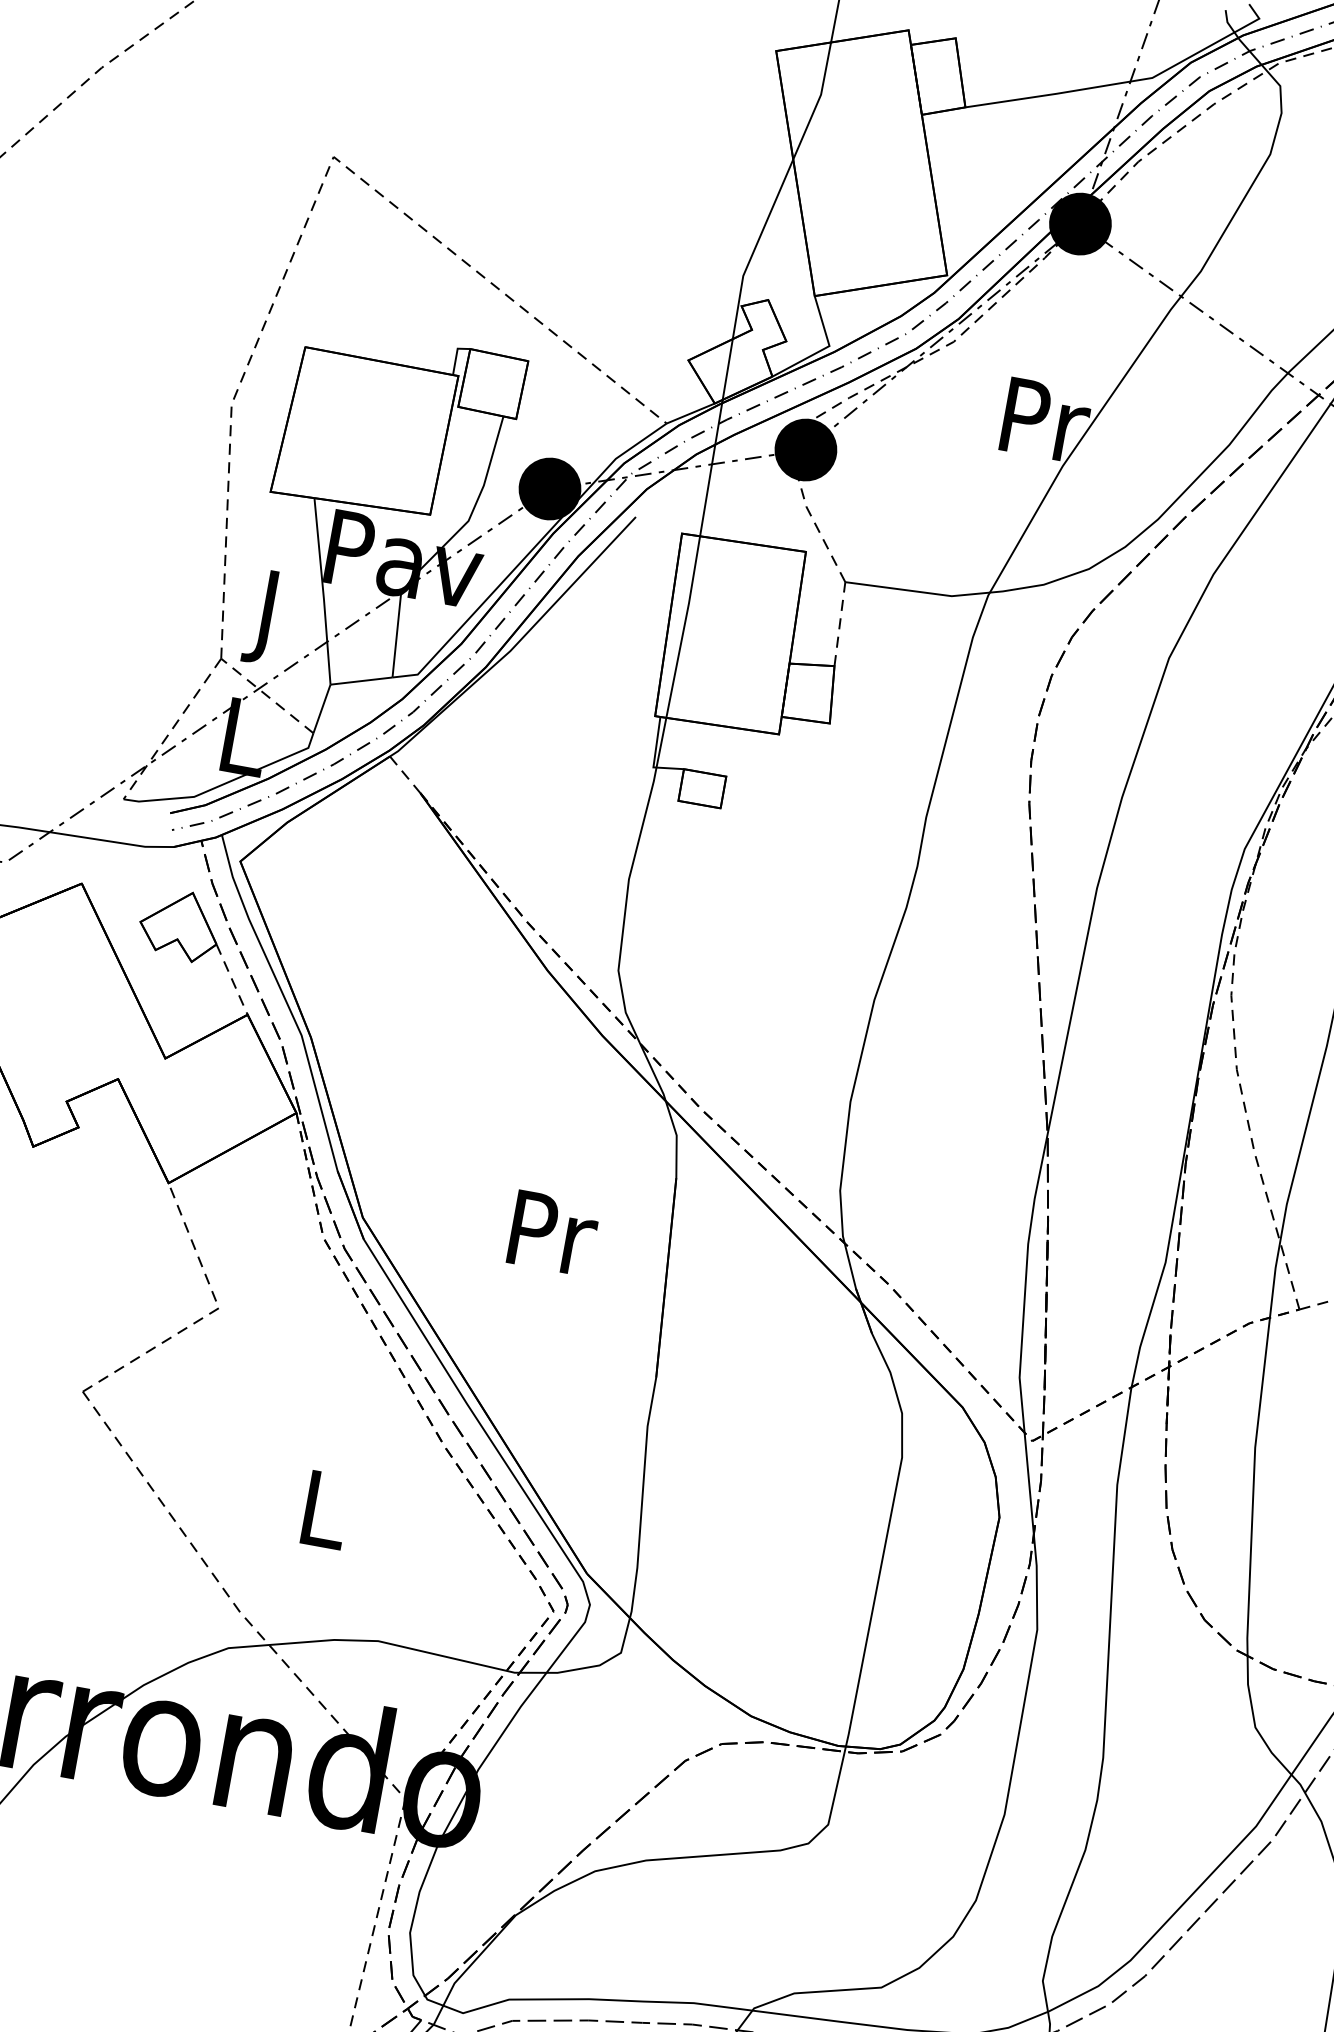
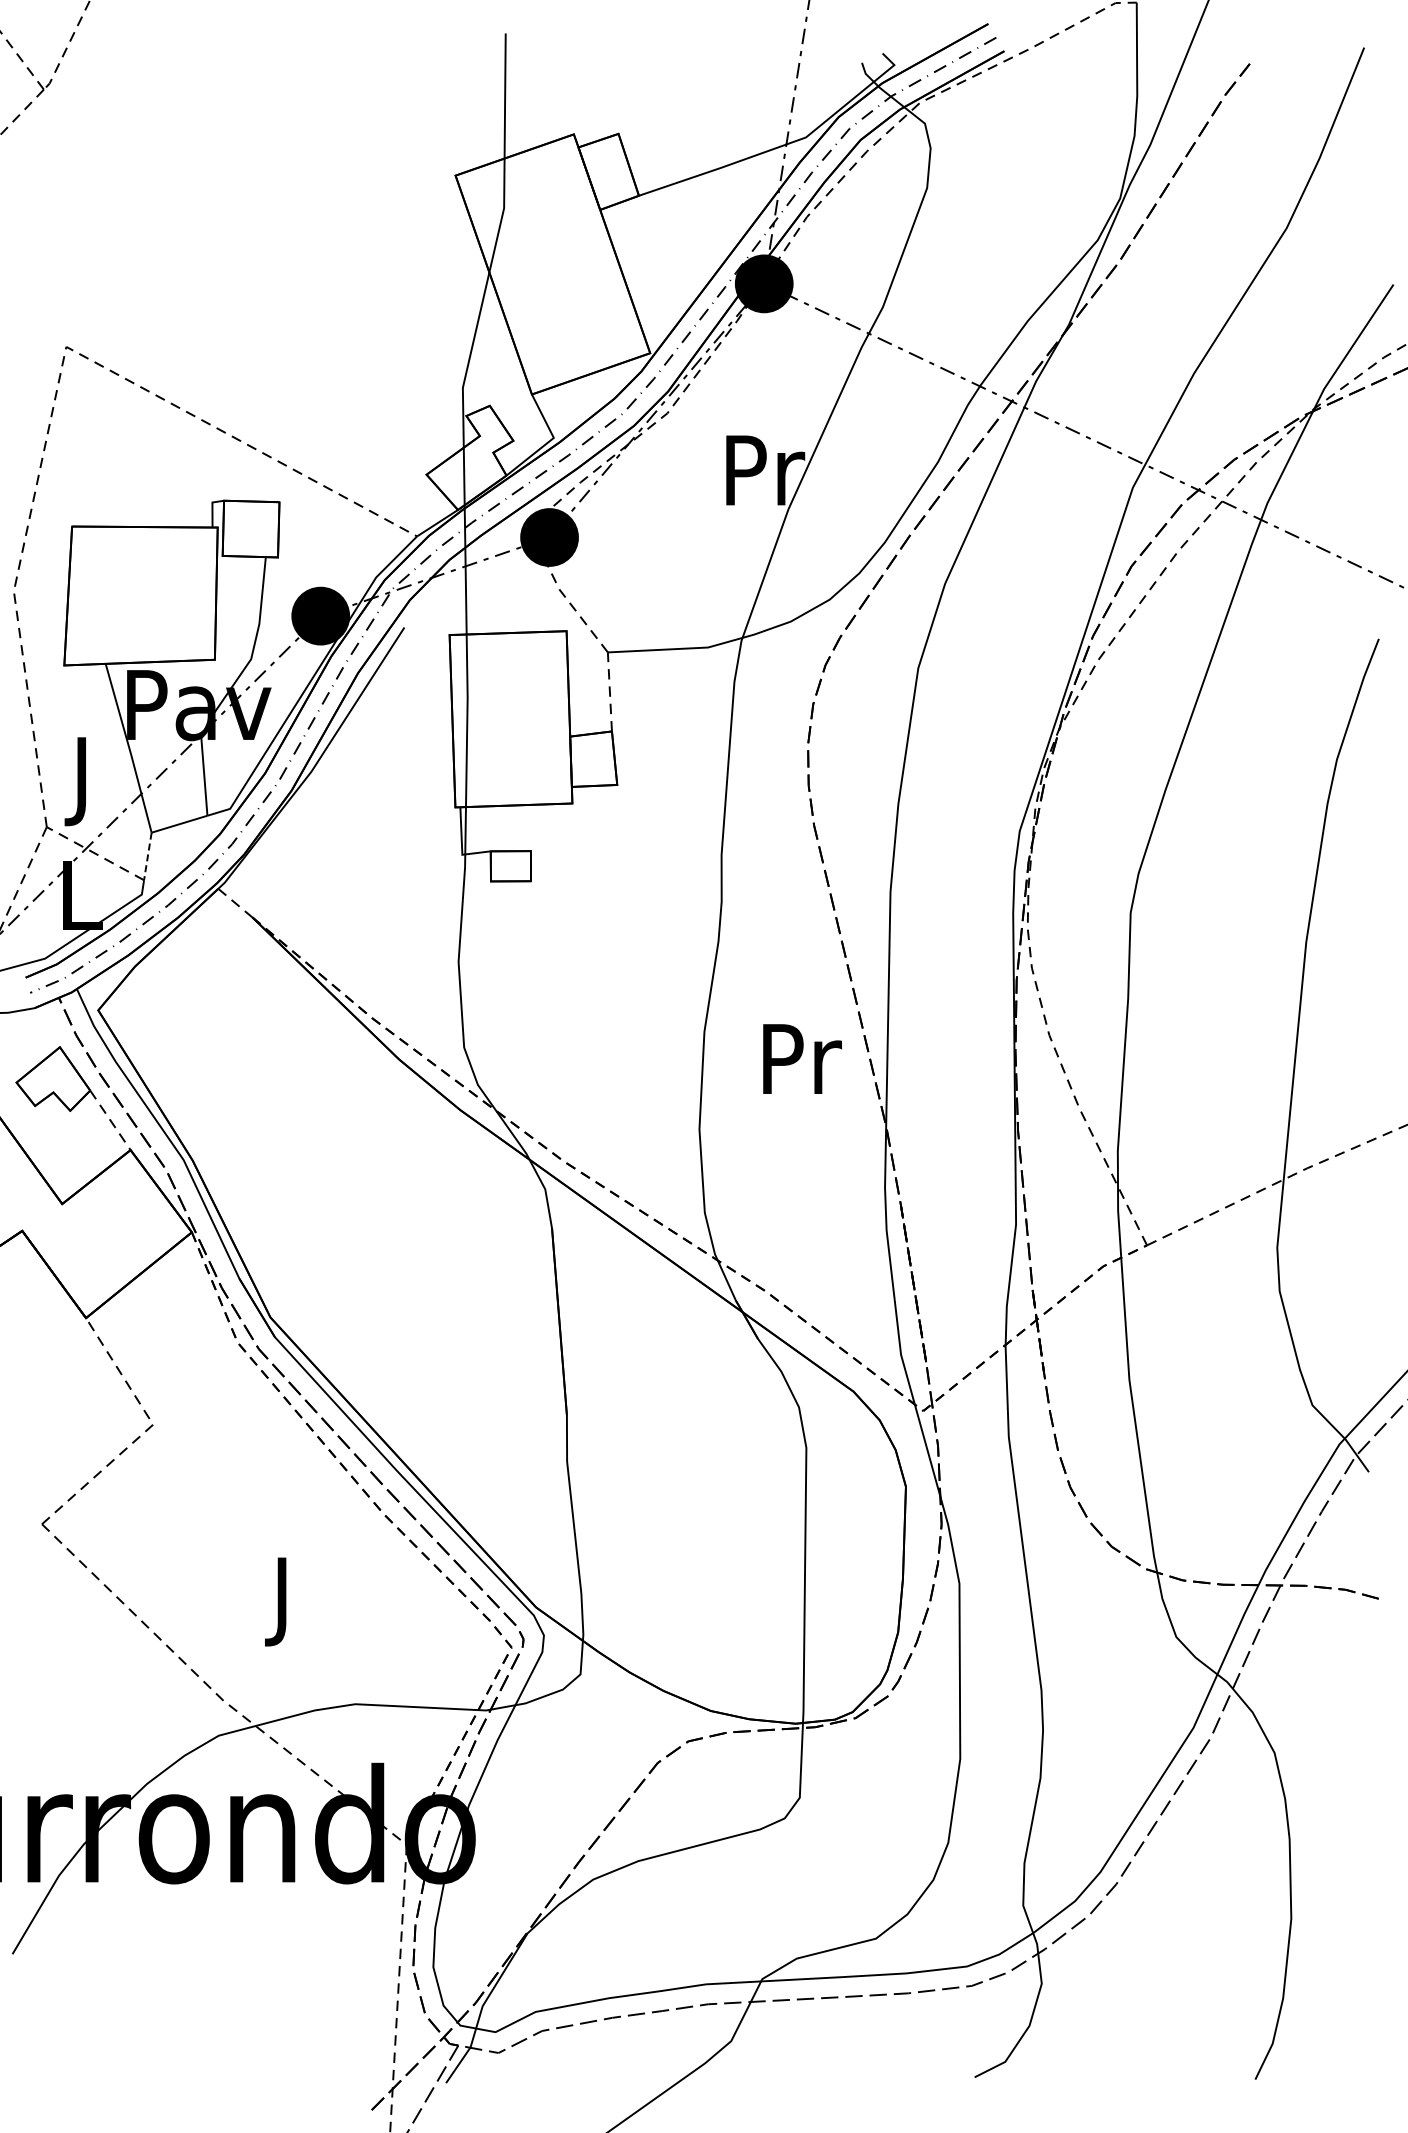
line: (321, 708) -> (147, 856), solid -> dashed
text: (553, 1232) -> (802, 1058), moved
text: (324, 1519) -> (285, 1601), L -> J

